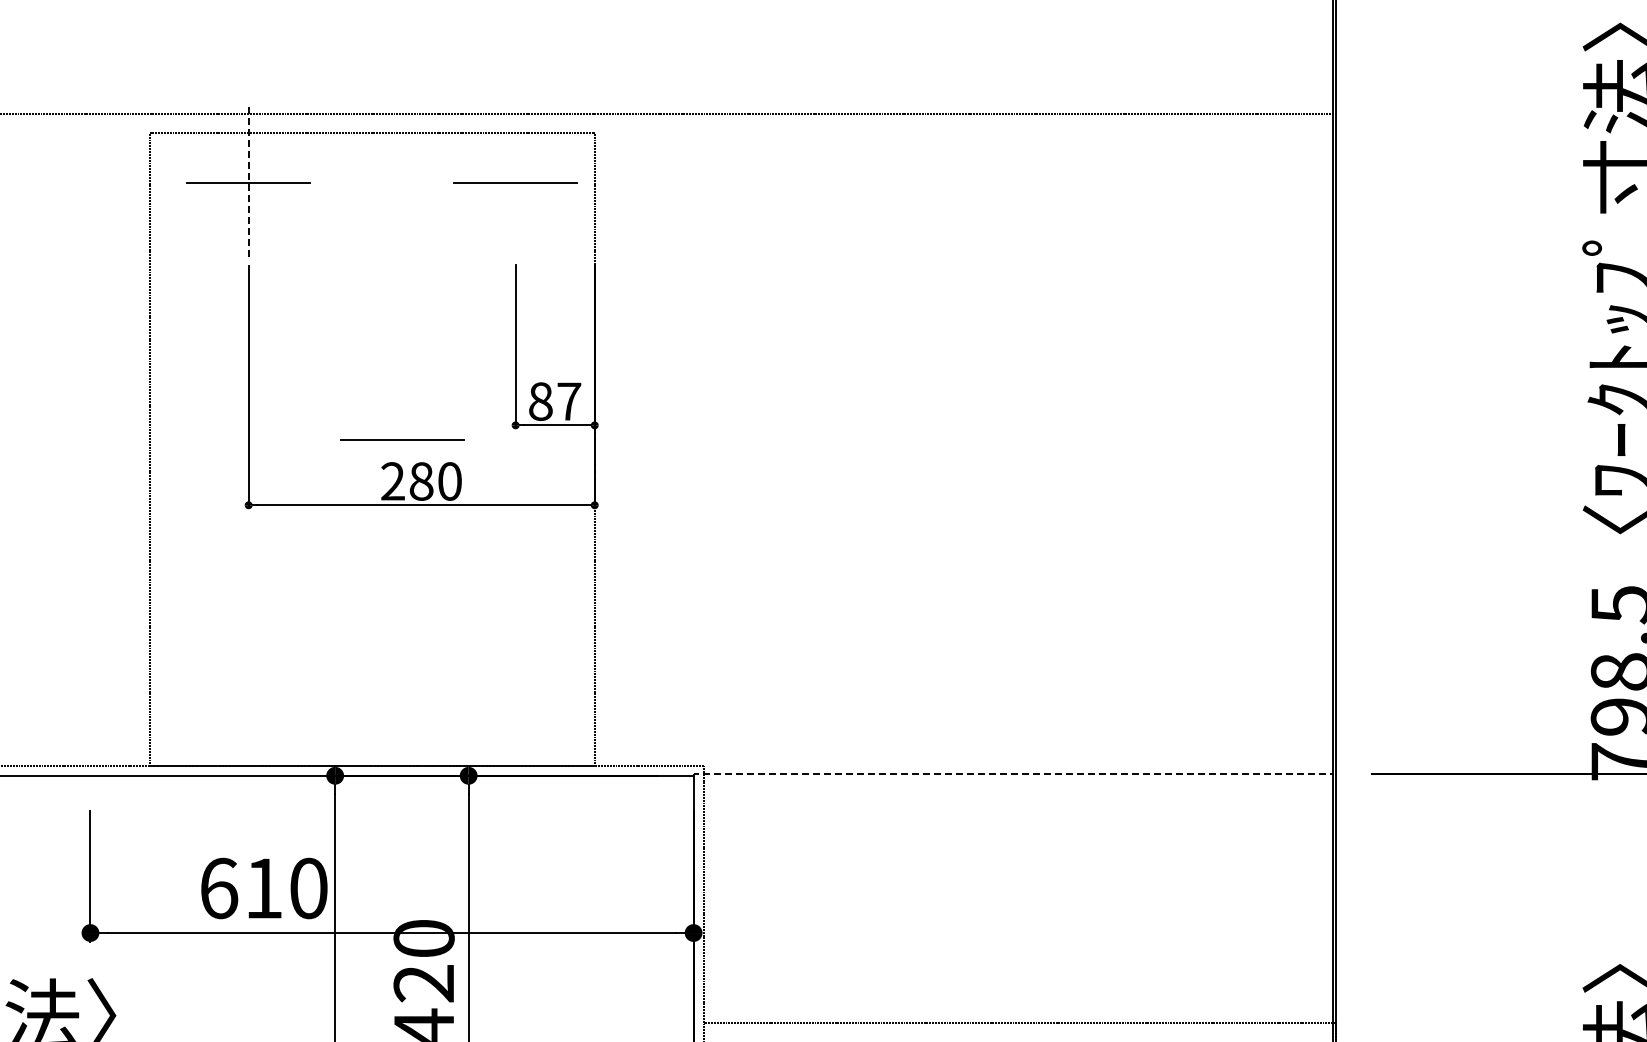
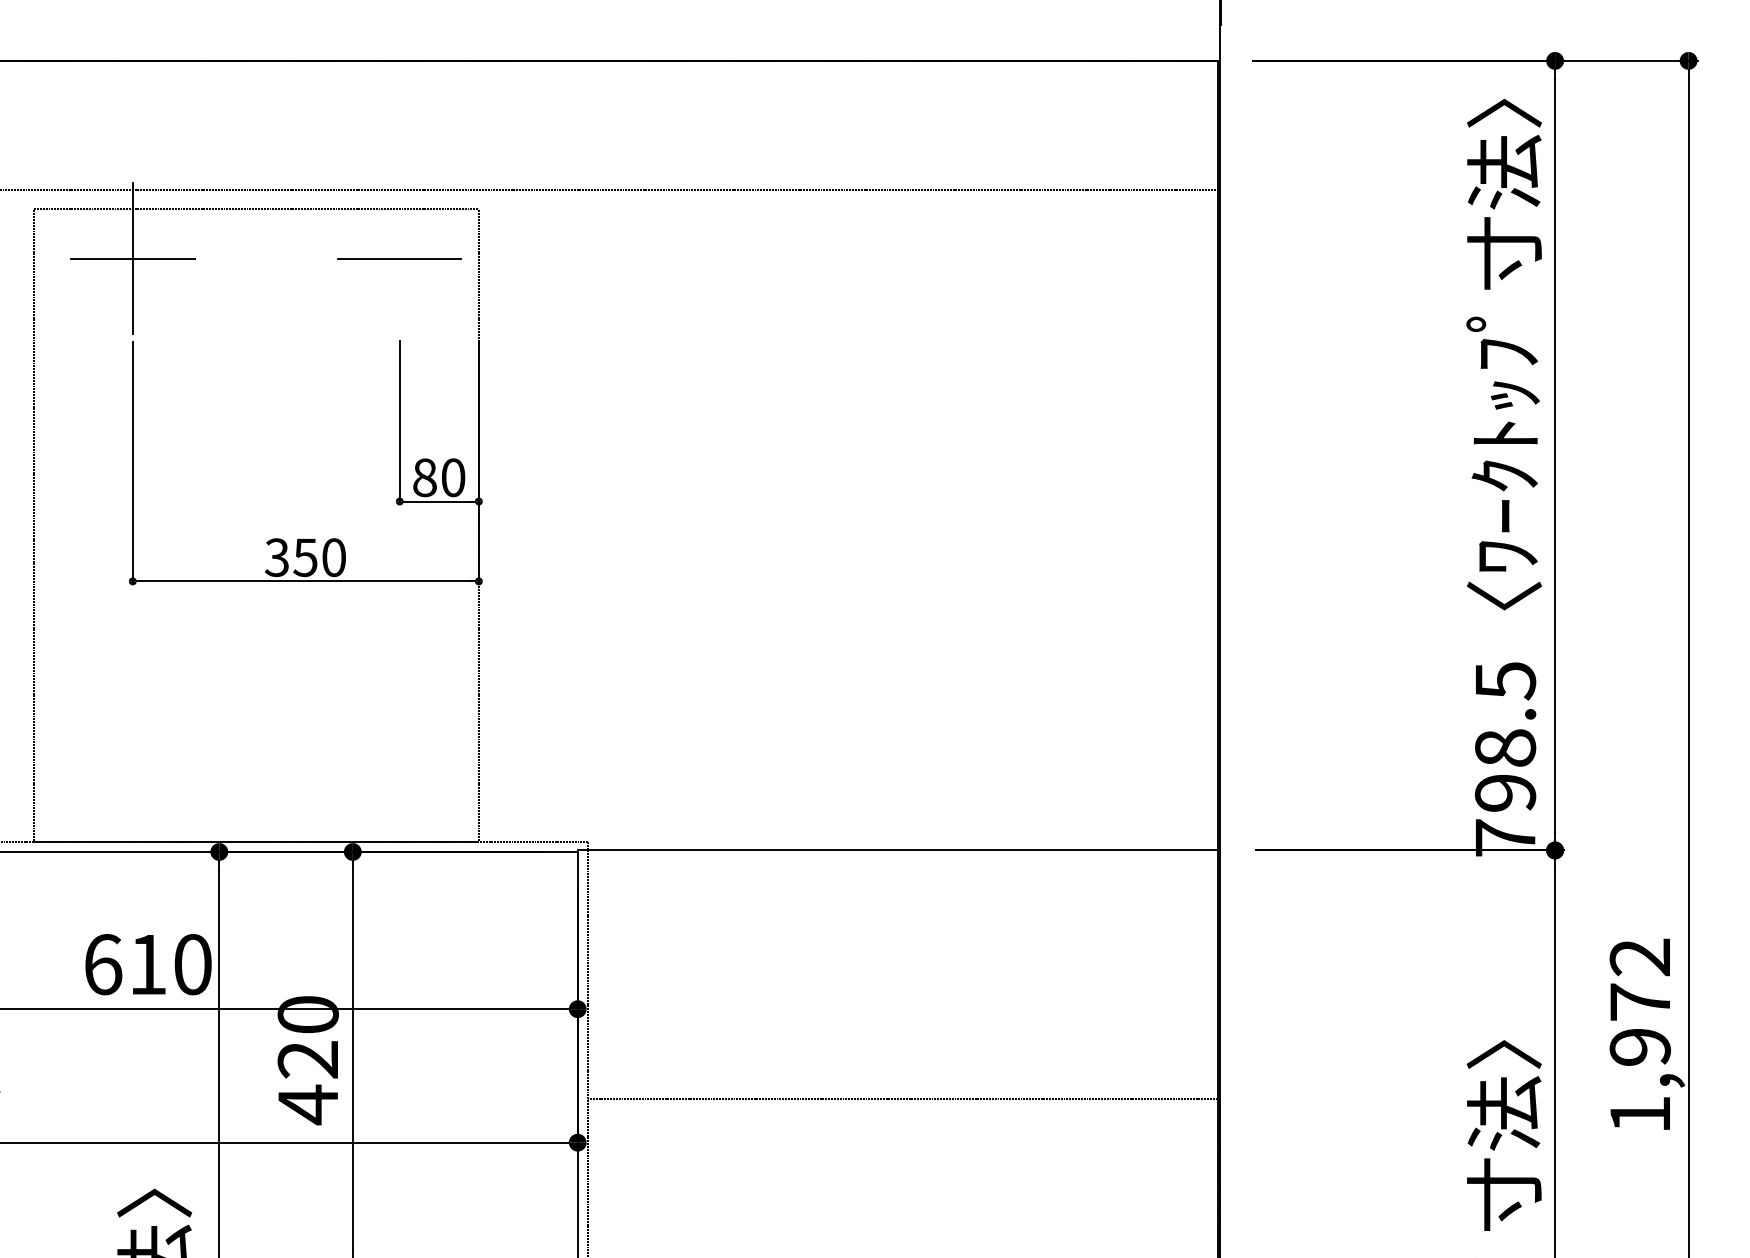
line: (248, 183) -> (132, 259), dashed -> solid
text: (569, 401) -> (453, 477), 87 -> 80
line: (402, 439) -> (286, 515), removed
text: (407, 481) -> (291, 557), 280 -> 350
line: (1012, 774) -> (896, 850), dashed -> solid

